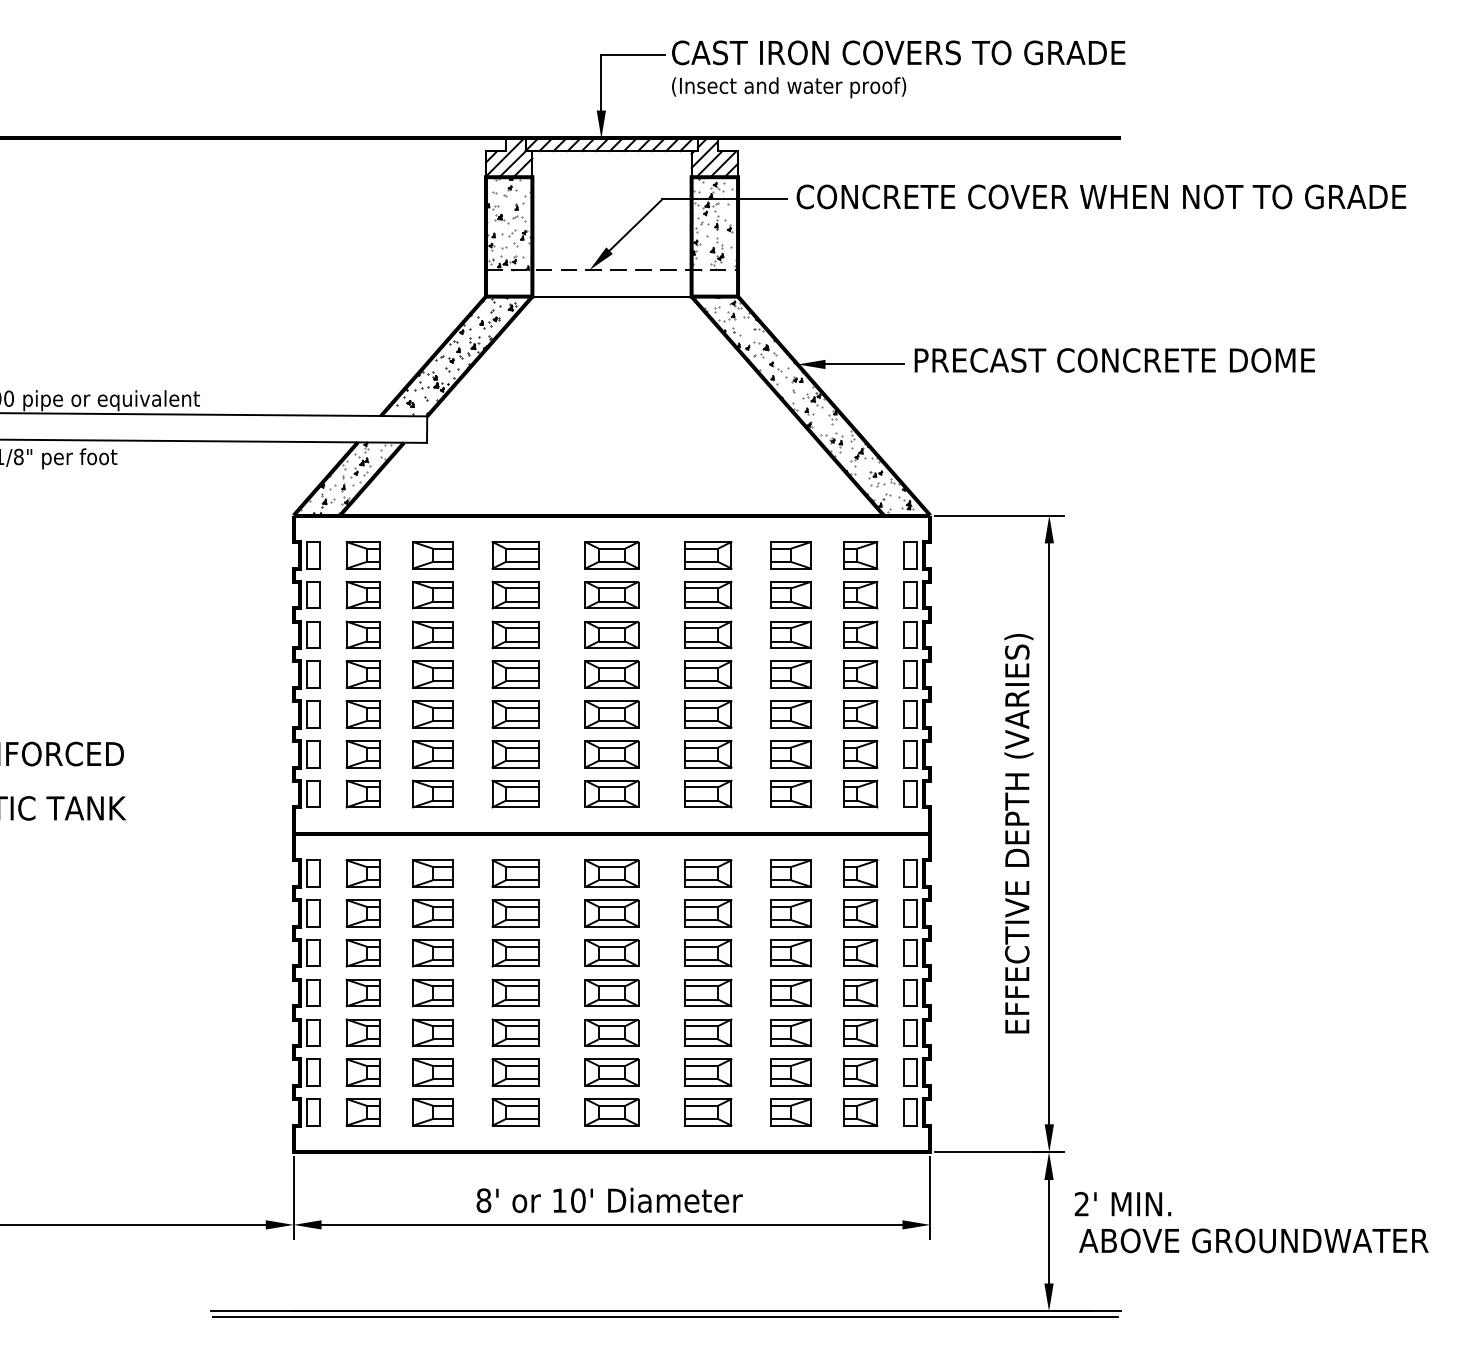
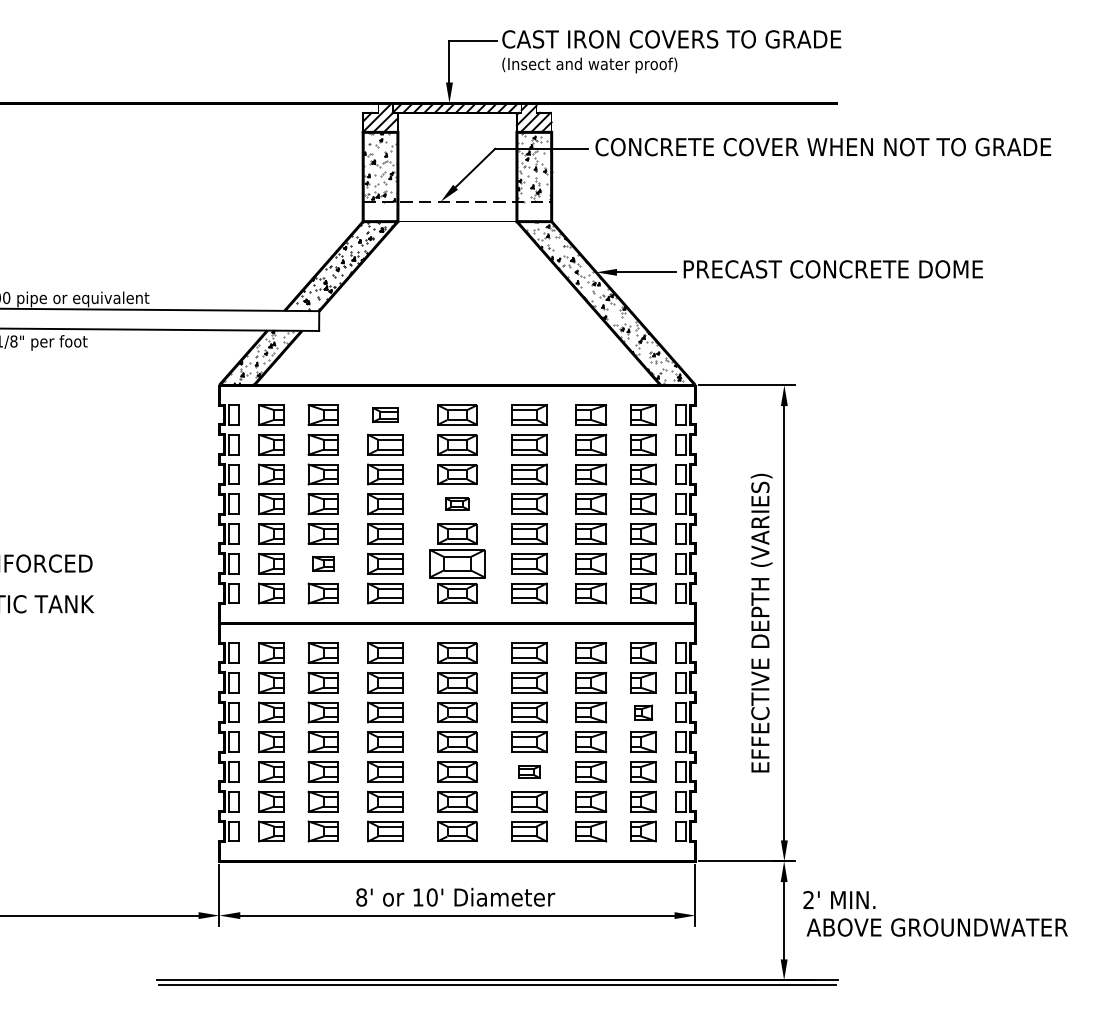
part: (515, 555) -> (385, 415), size x0.7
part: (611, 674) -> (457, 504), size x0.6
part: (432, 754) -> (323, 563), size x0.7
part: (611, 754) -> (457, 563), size x1.4
part: (860, 953) -> (643, 712), size x0.7
part: (708, 1032) -> (529, 771), size x0.6

